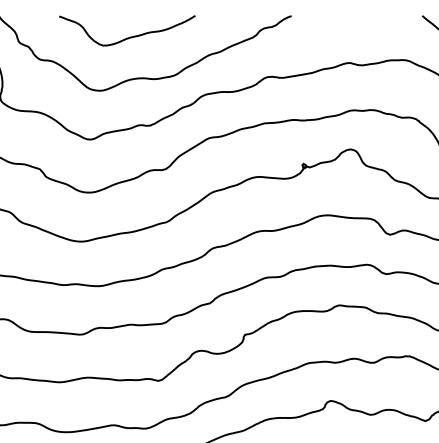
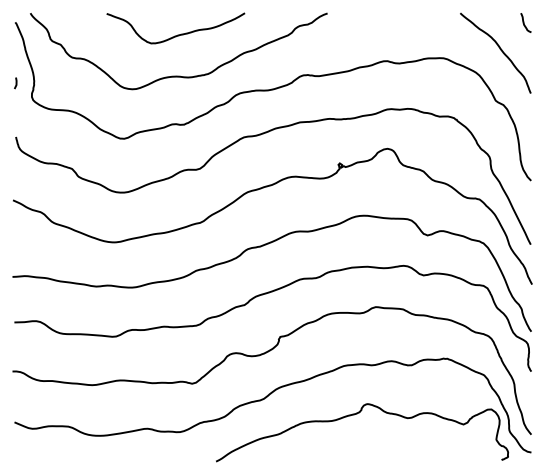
curve: (128, 36) -> (177, 34), moved

